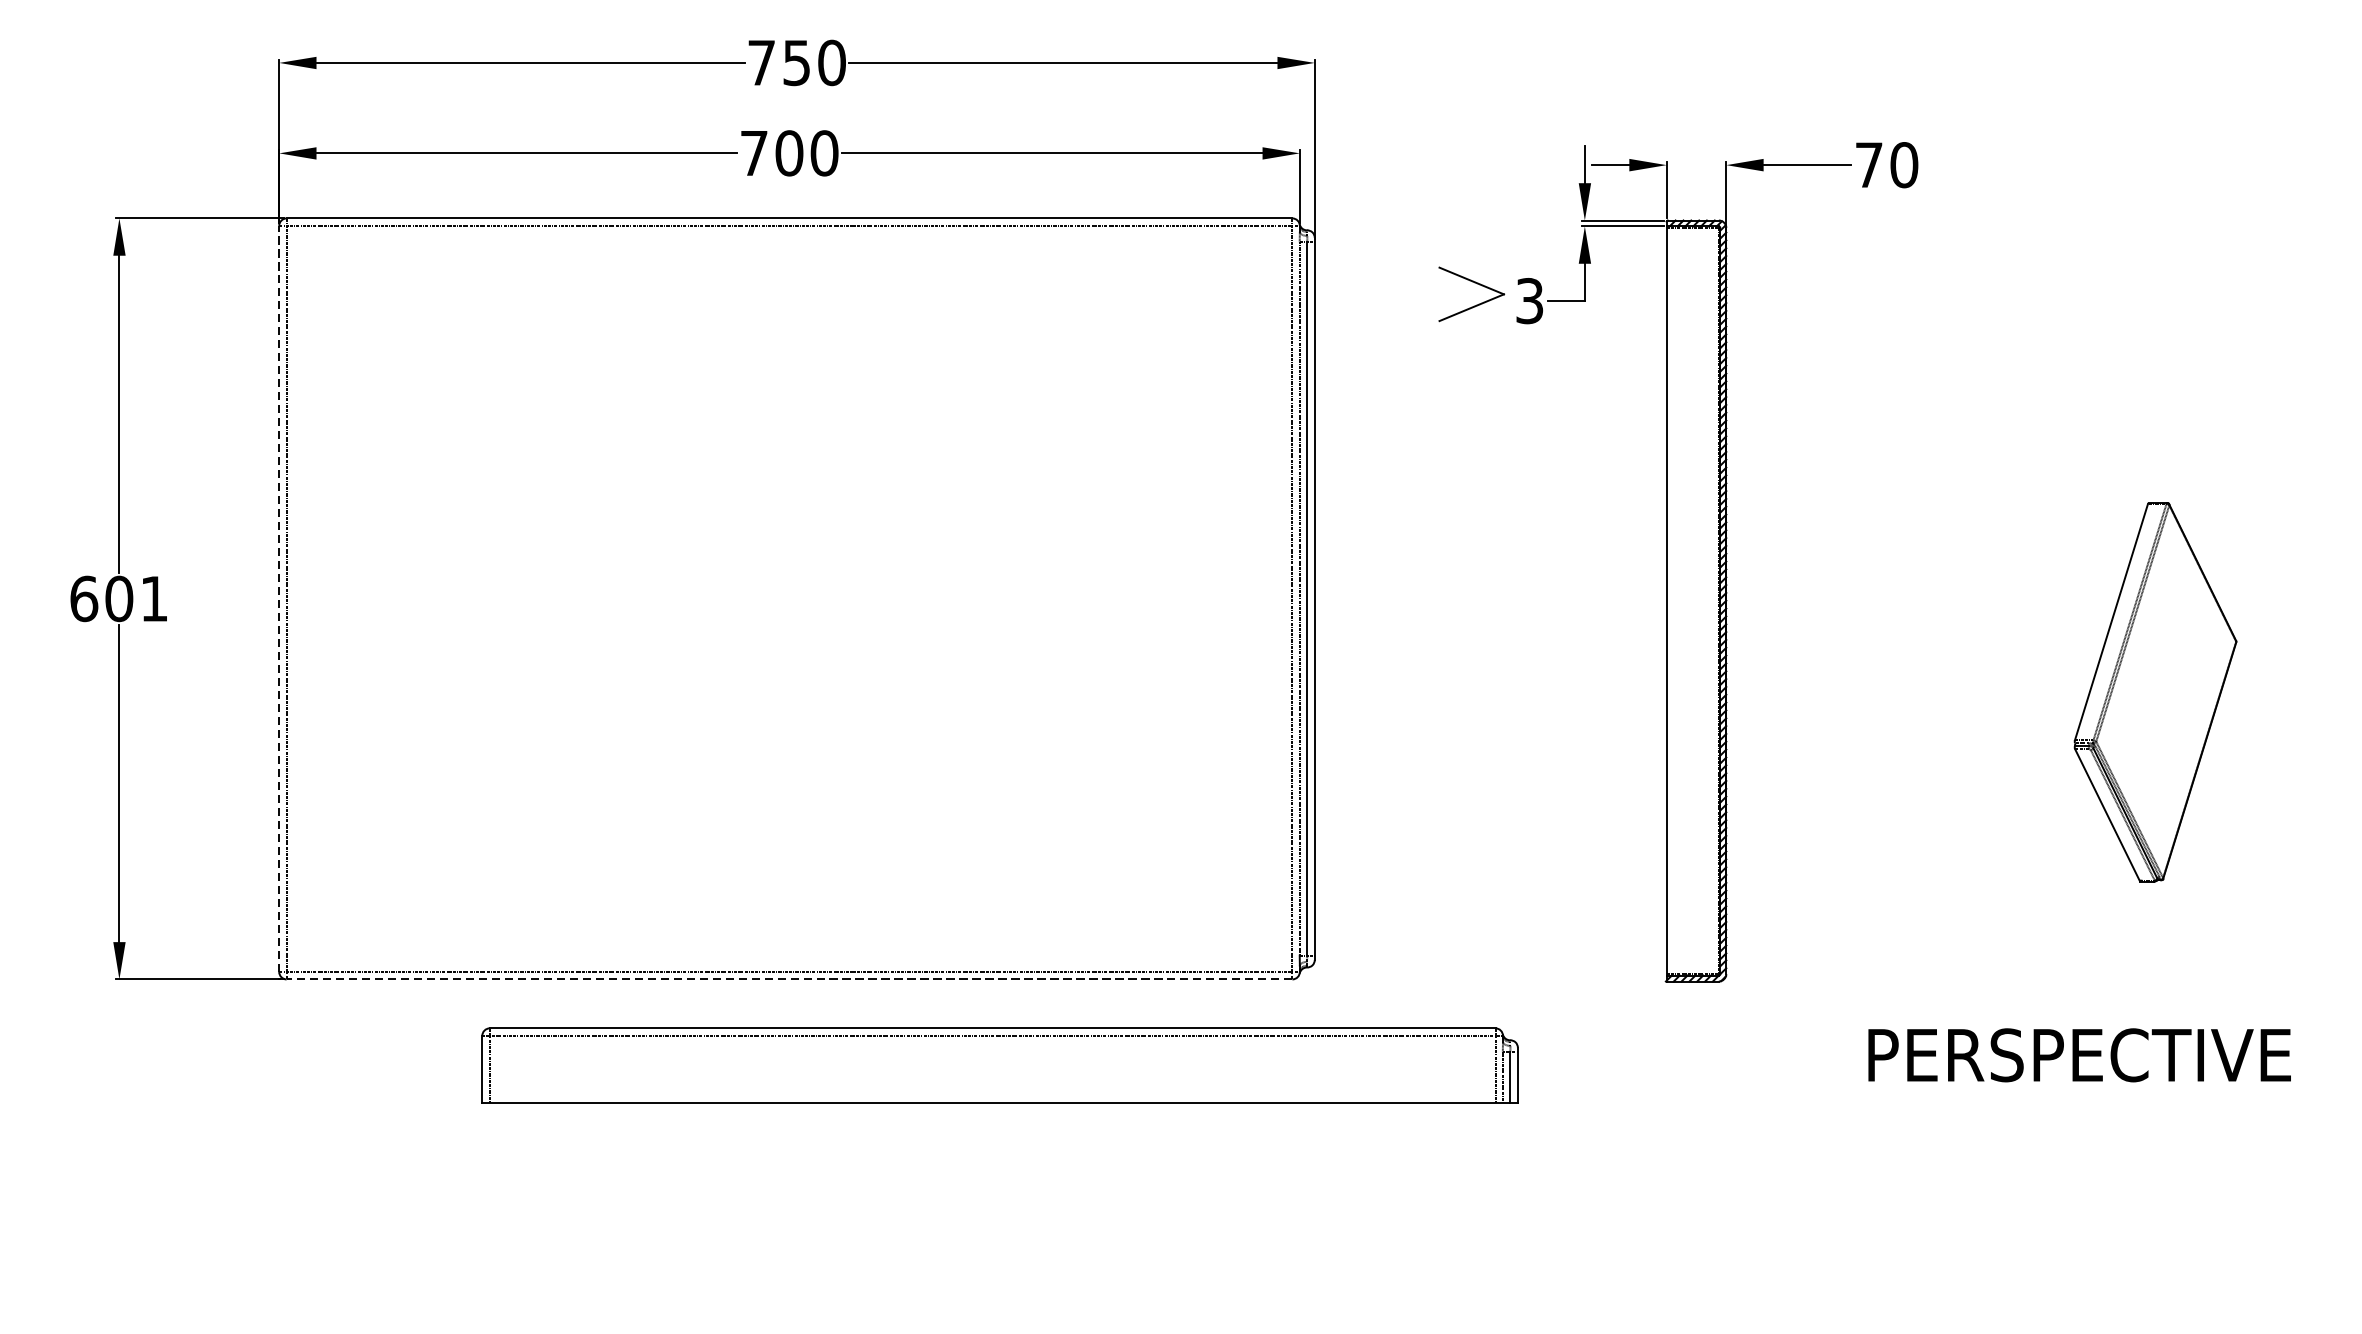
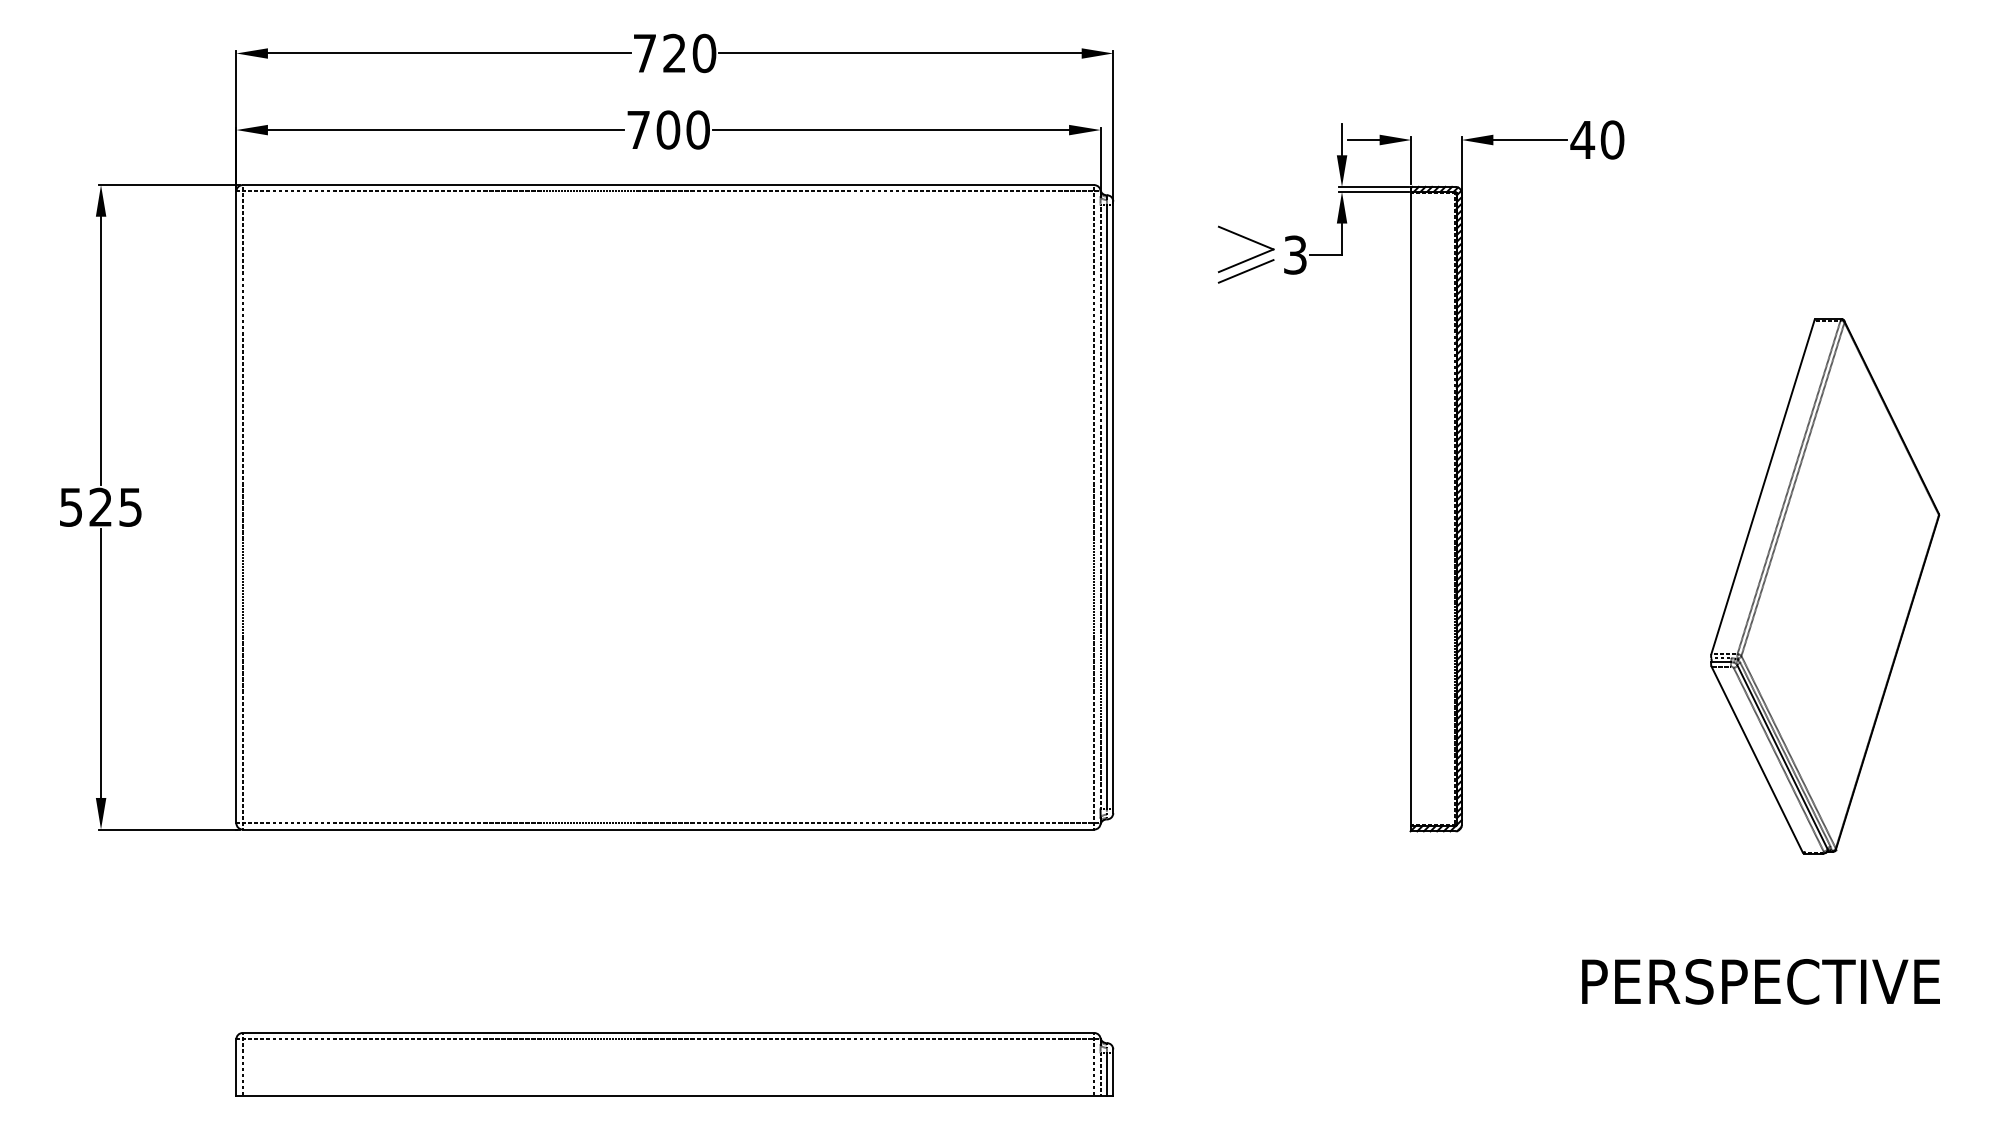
text: (796, 62) -> (674, 53), 750 -> 720
text: (1868, 164) -> (1582, 139), 70 -> 40
line: (1470, 320) -> (1245, 271), added
text: (118, 597) -> (100, 506), 601 -> 525
line: (279, 599) -> (236, 507), dashed -> solid
part: (2155, 692) -> (1825, 586), size x1.67
line: (789, 979) -> (668, 829), dashed -> solid
text: (2079, 1054) -> (1760, 981), moved
part: (999, 1065) -> (674, 1064), moved

